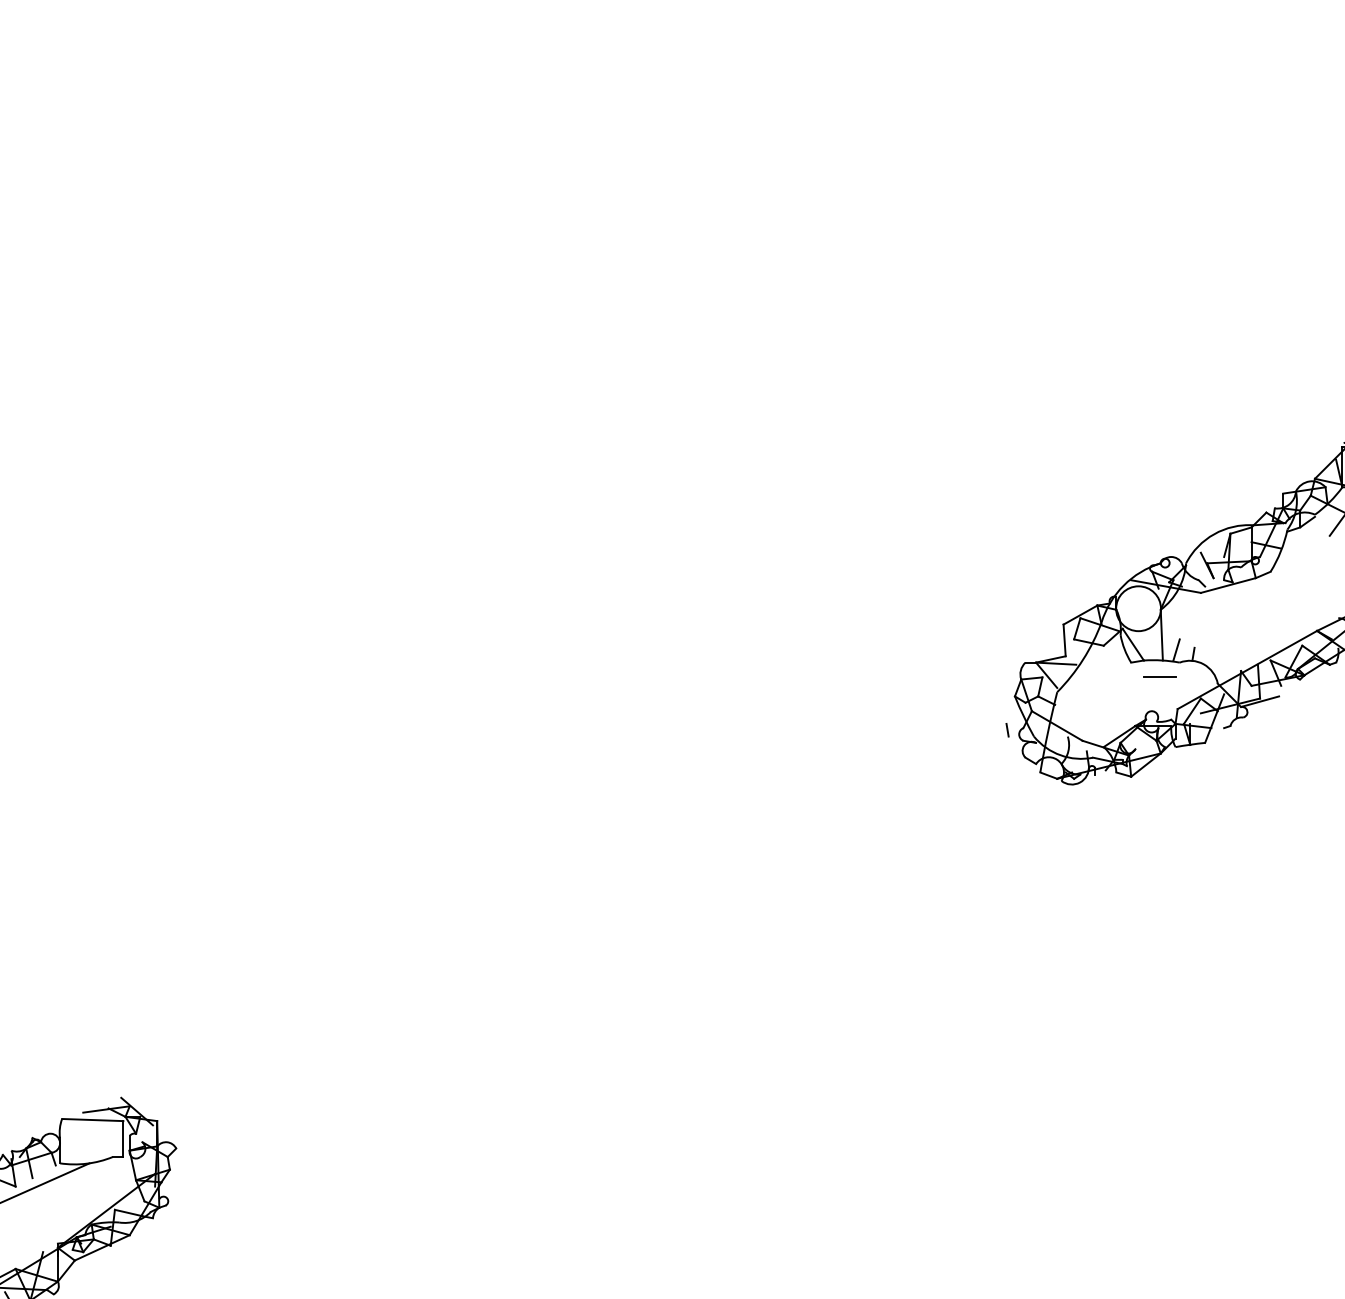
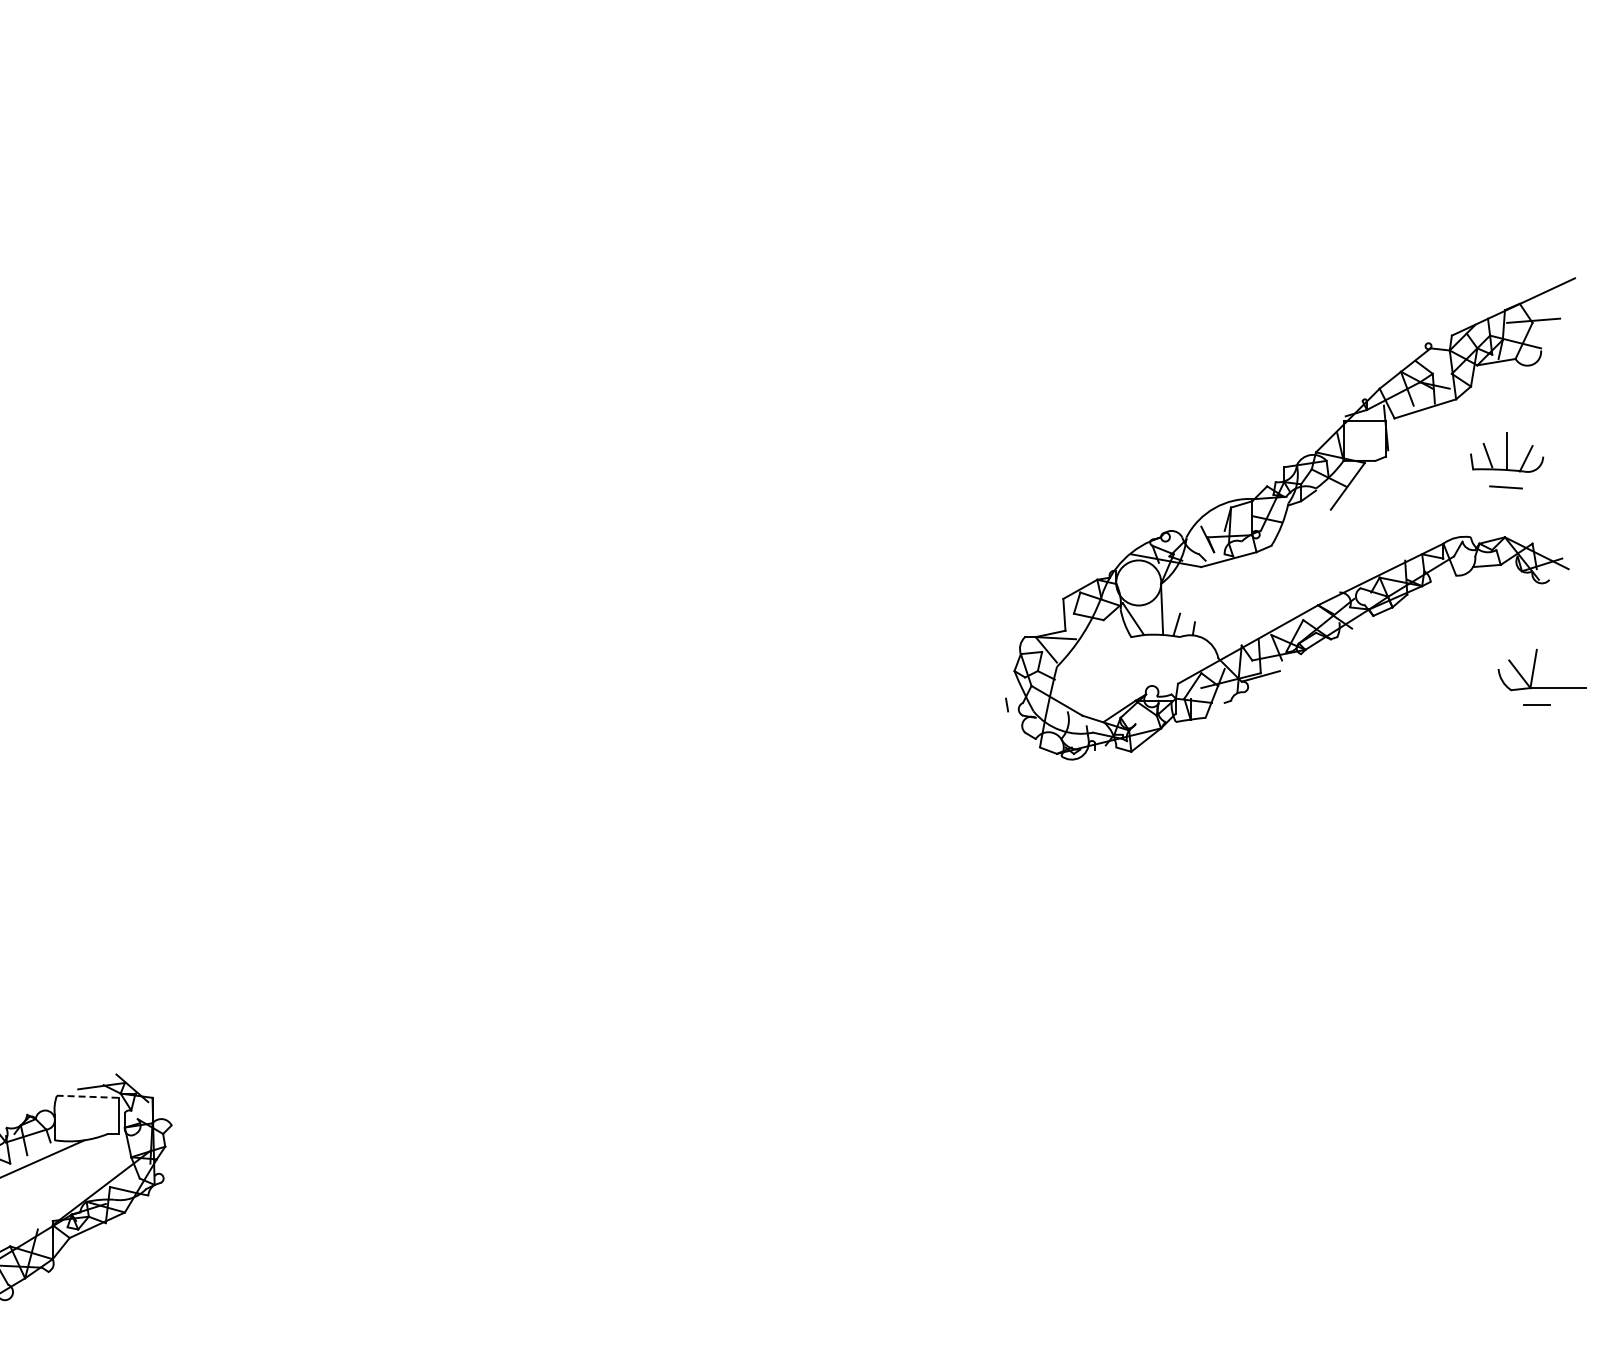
line: (1159, 676) -> (1159, 651), removed
line: (92, 1119) -> (87, 1096), solid -> dashed

